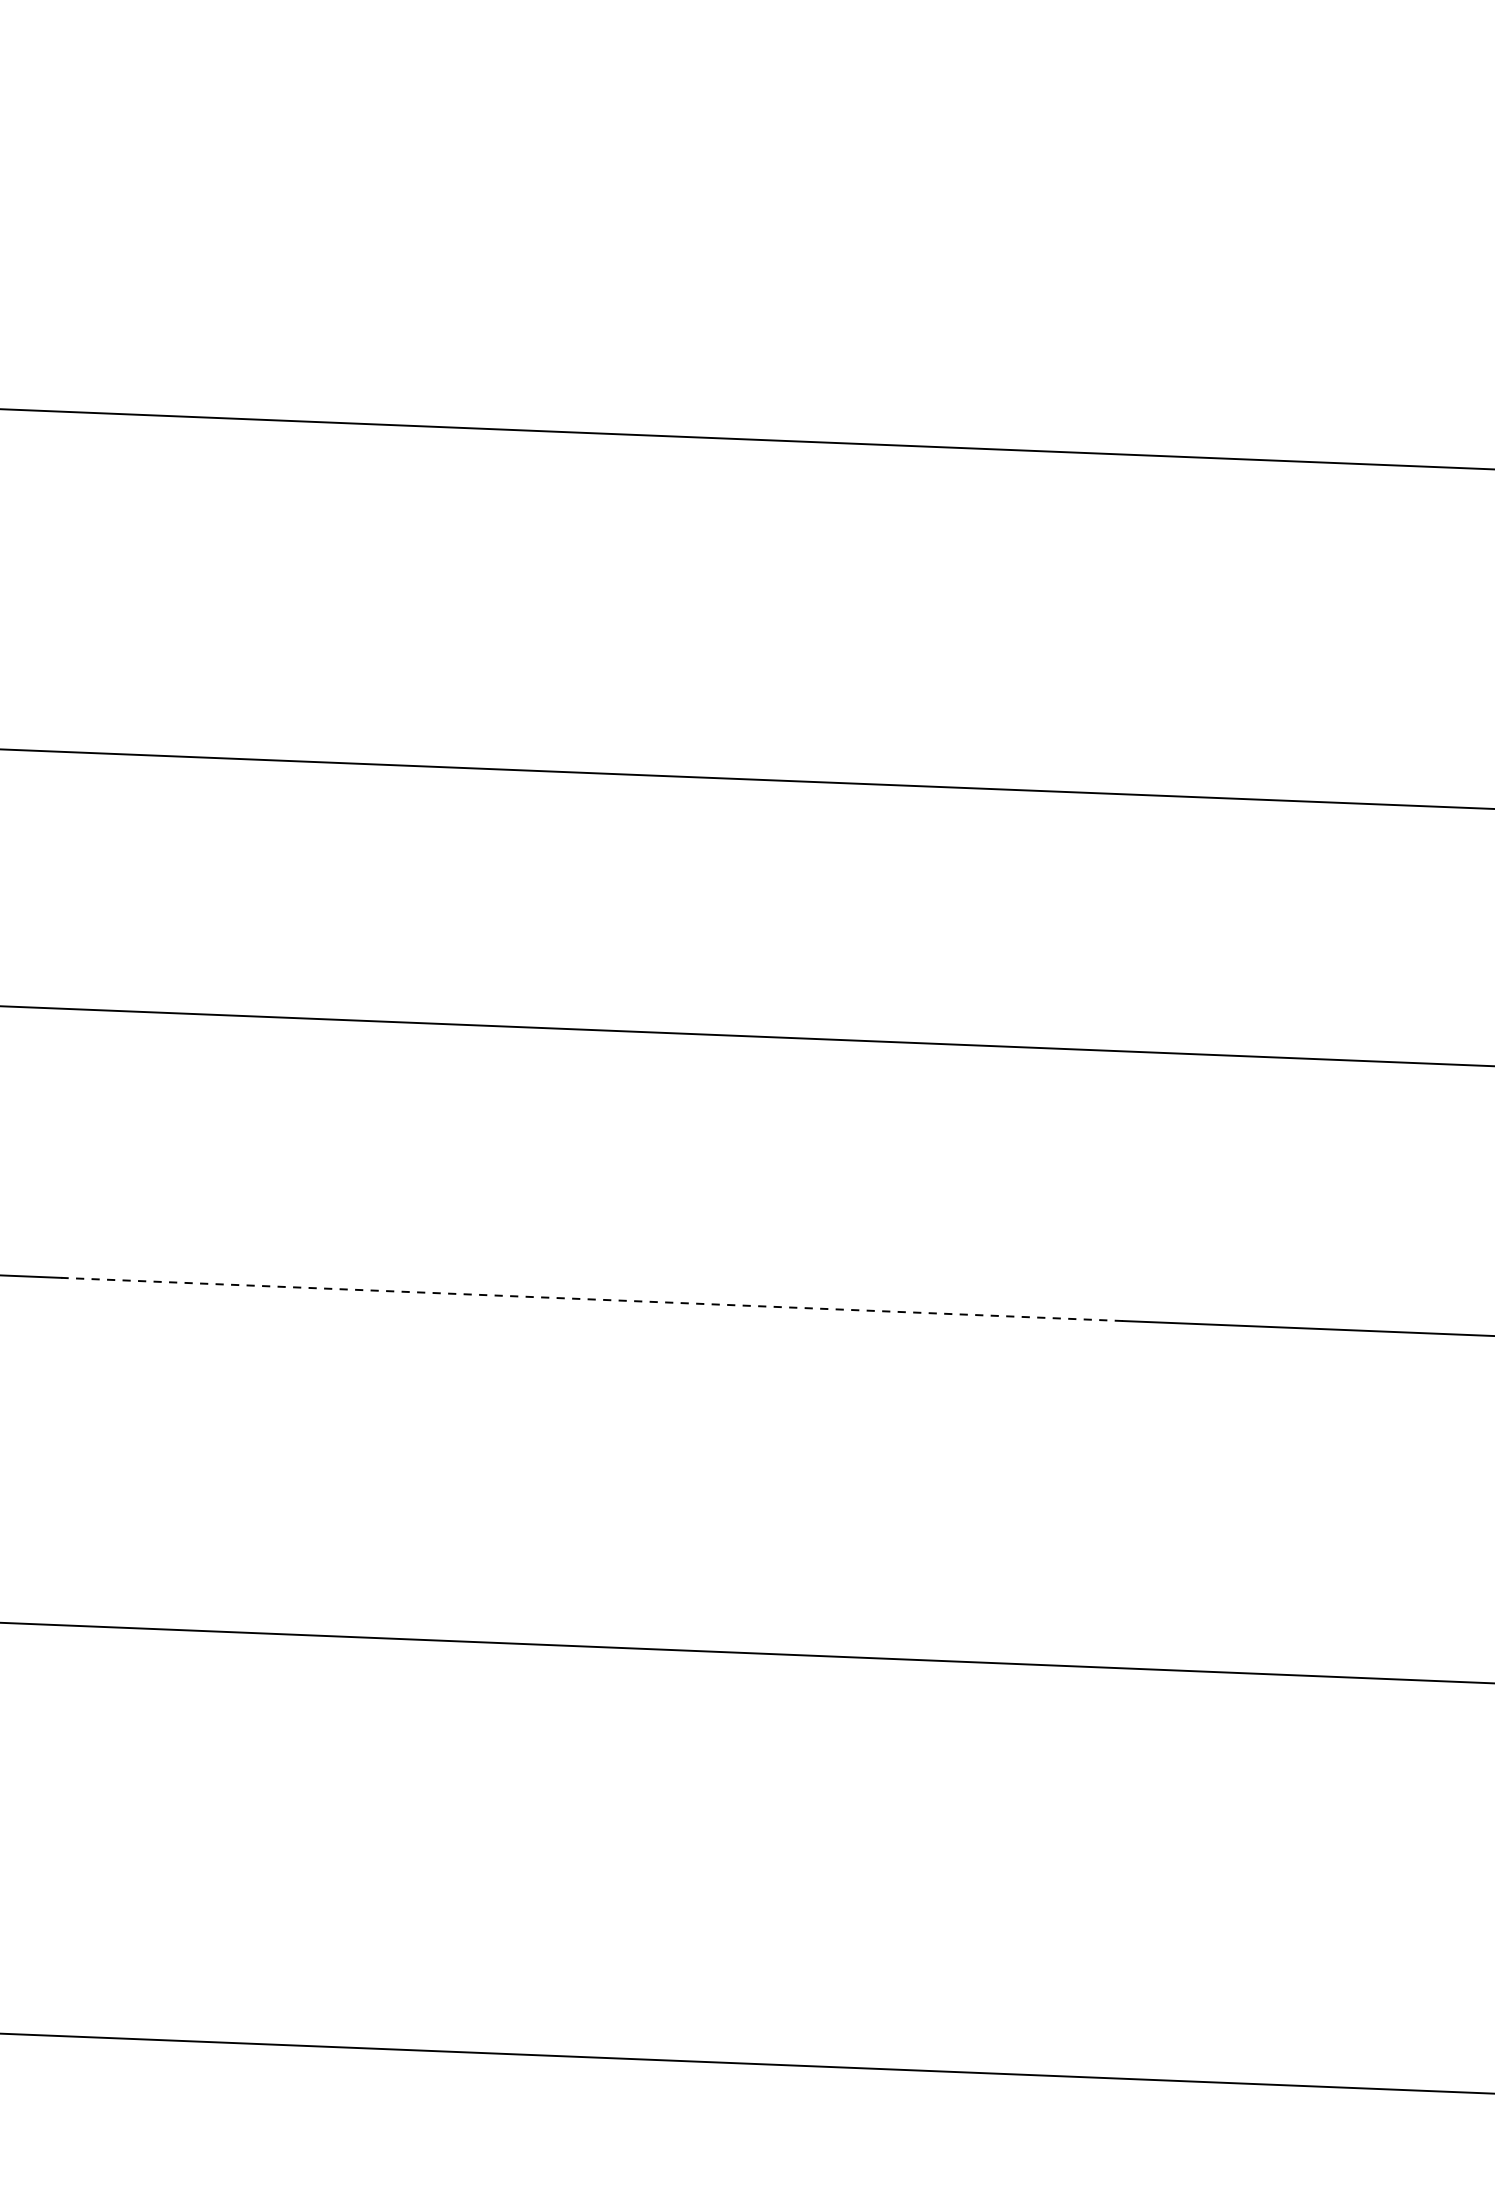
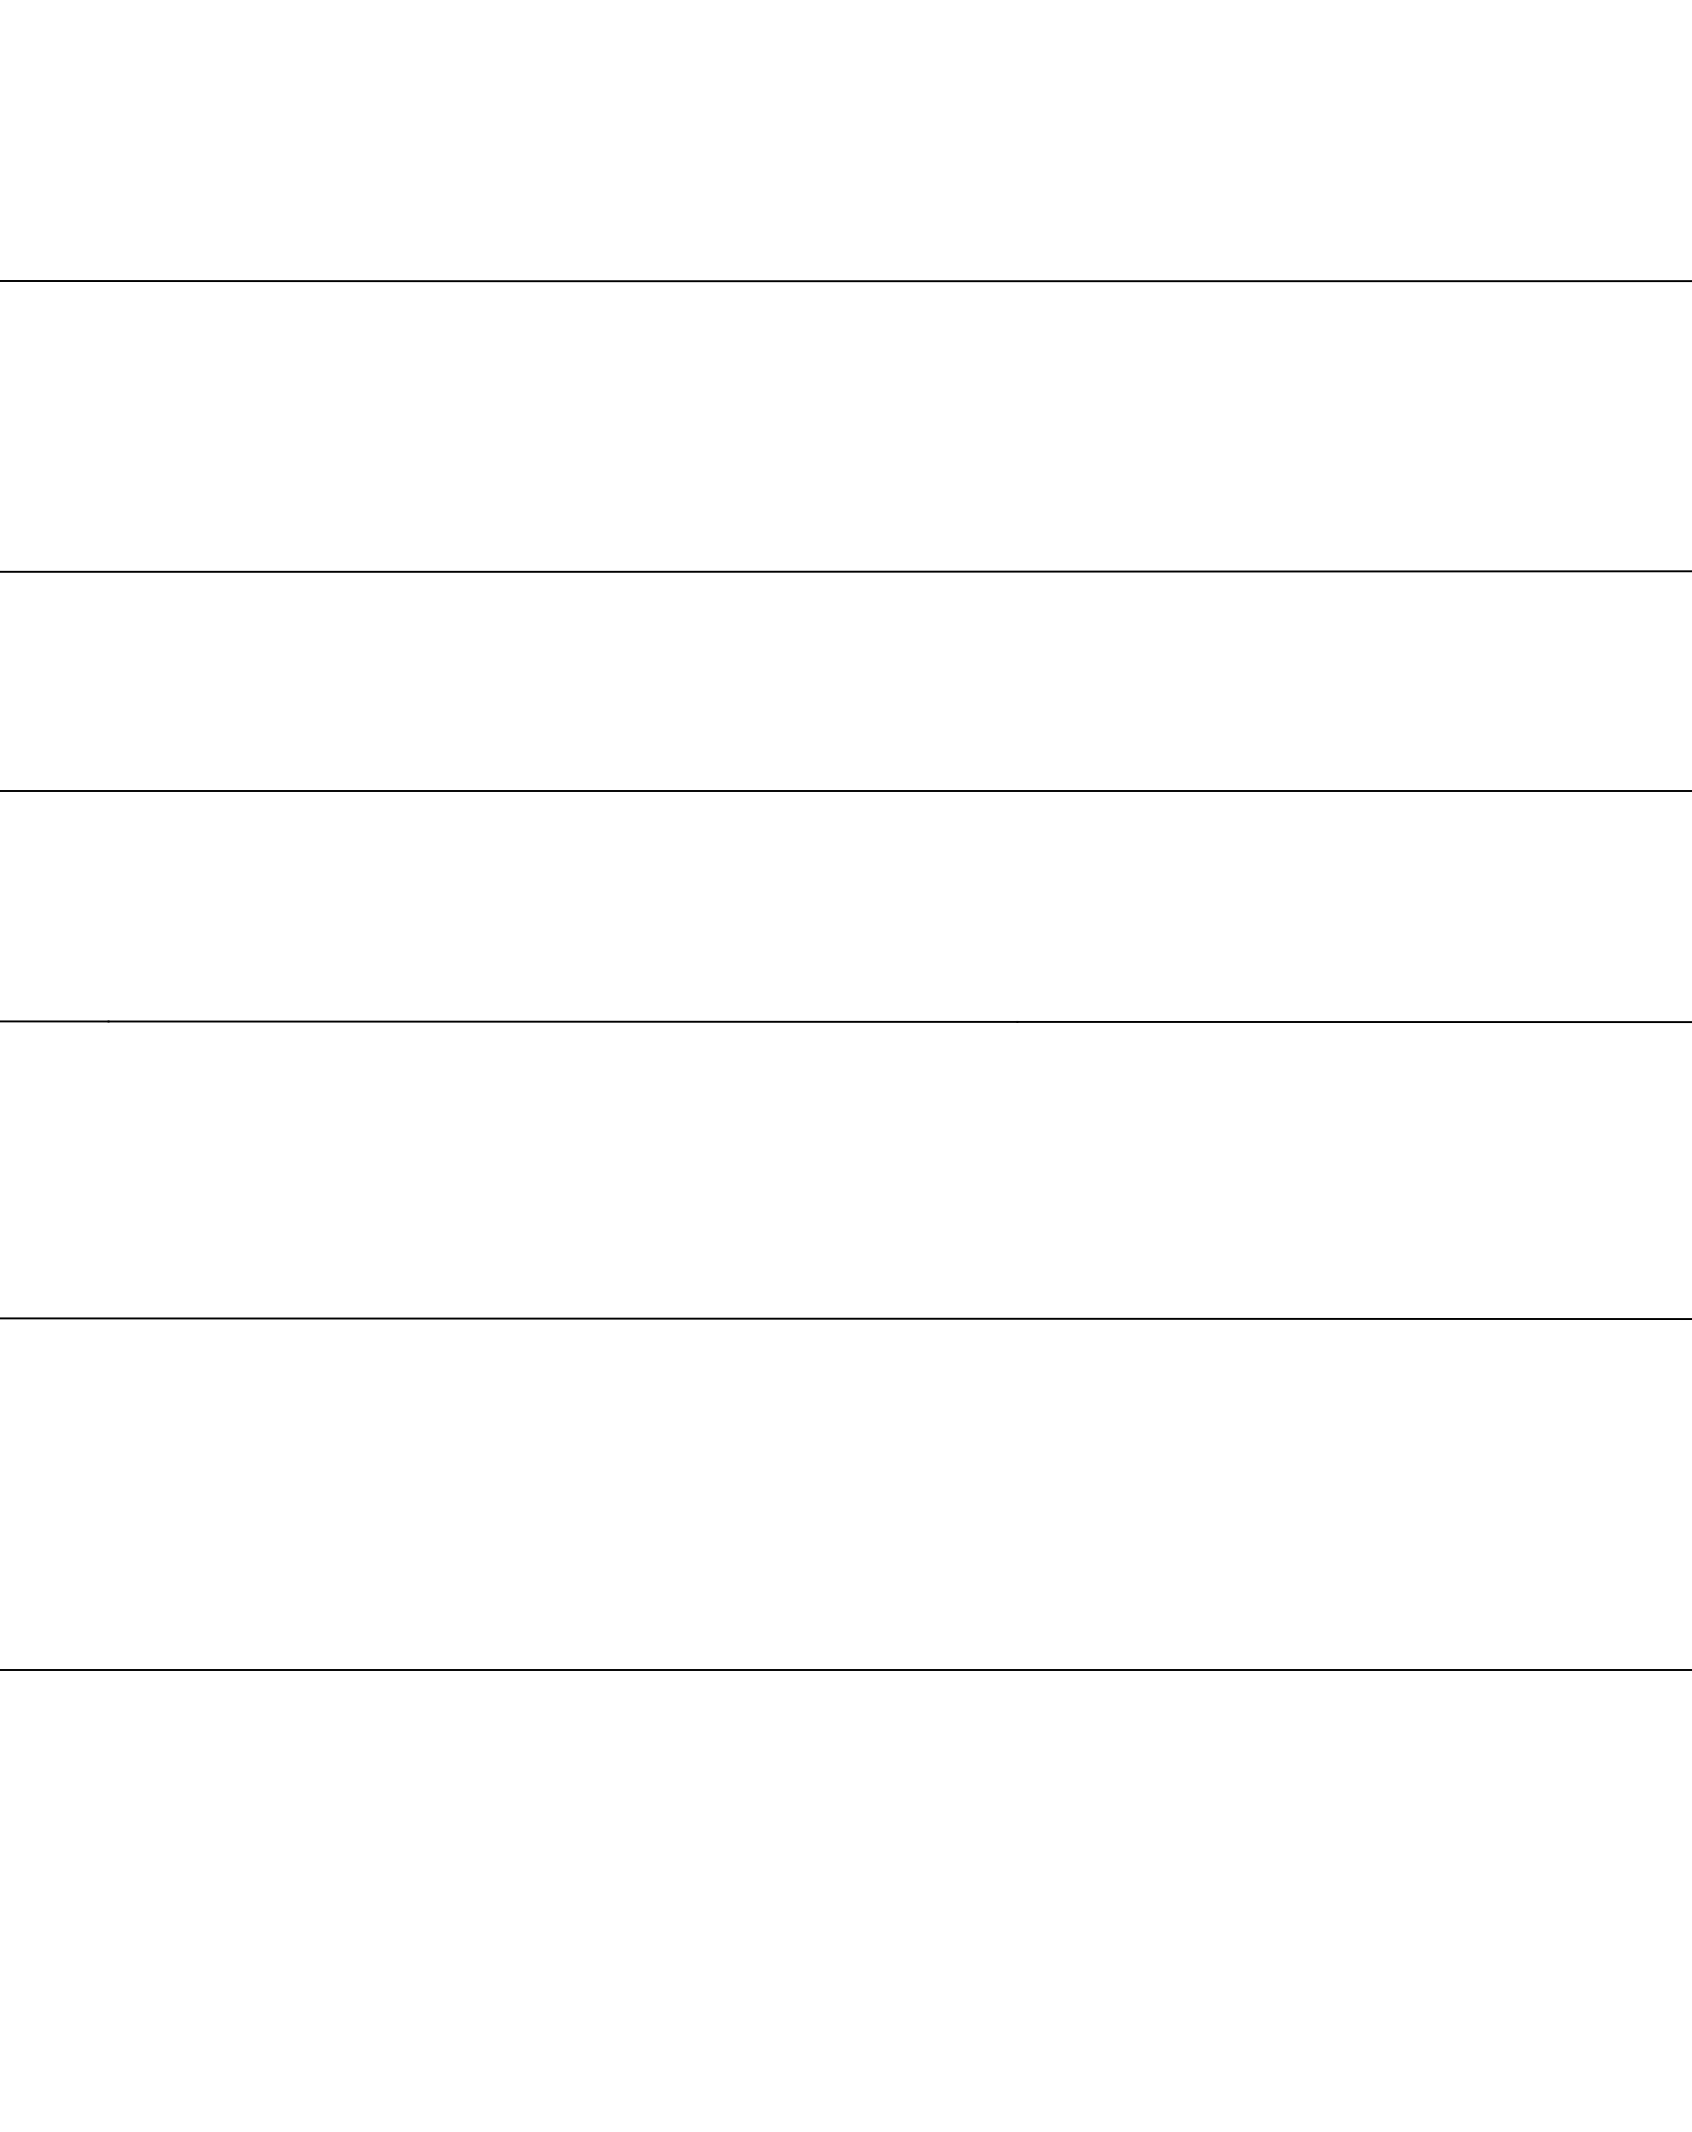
line: (591, 1299) -> (562, 1021), dashed -> solid

